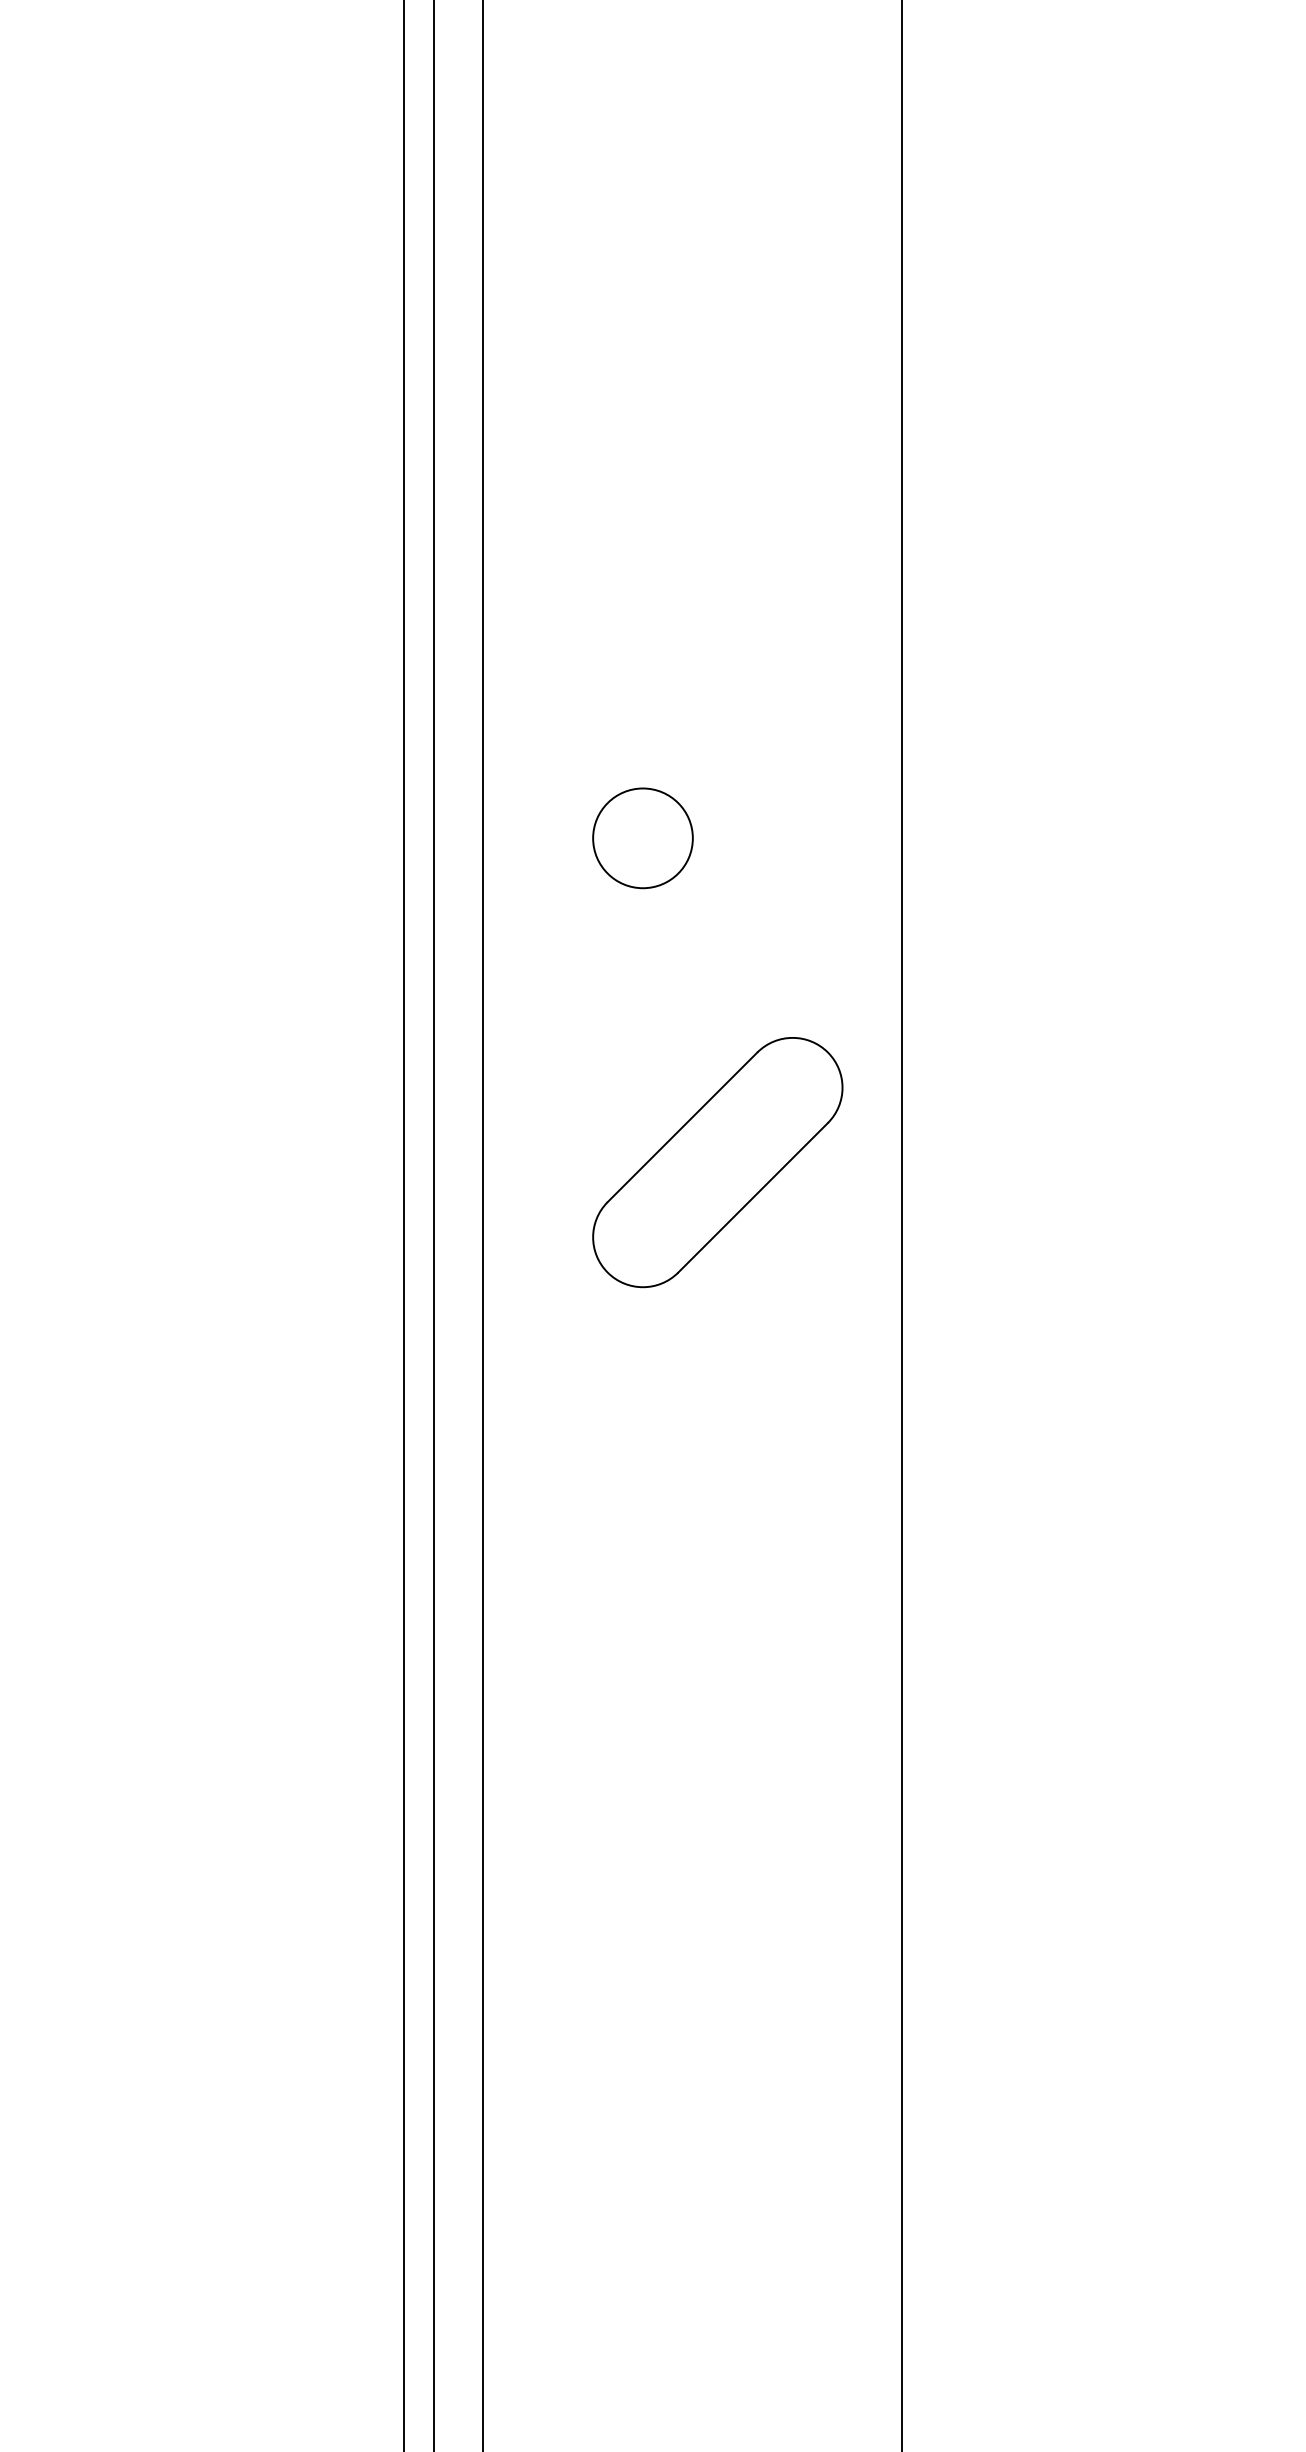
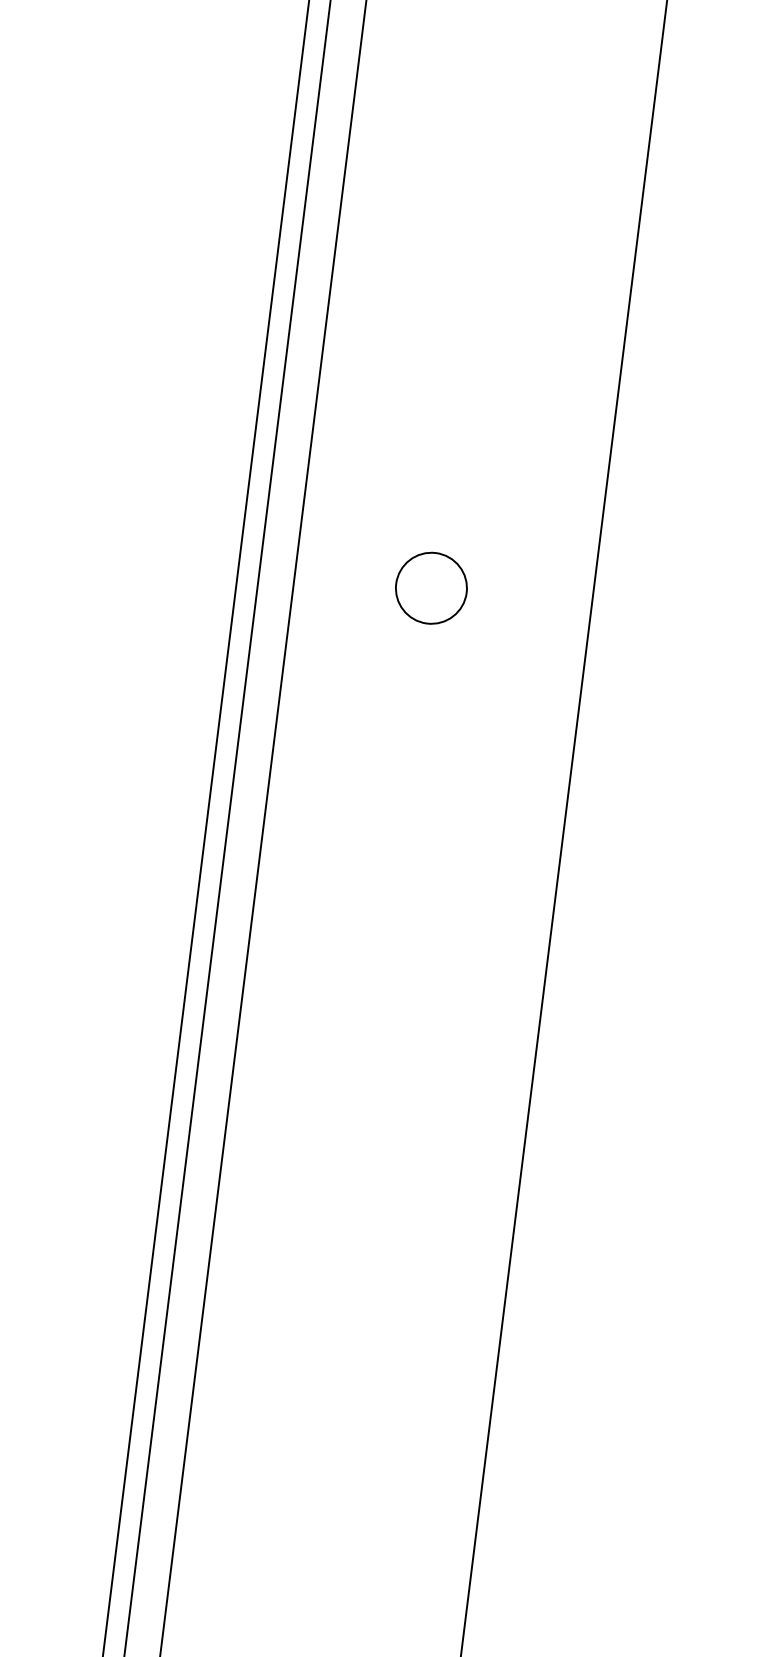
circle: (642, 838) -> (431, 588), moved
part: (717, 1162) -> (443, 727), removed

